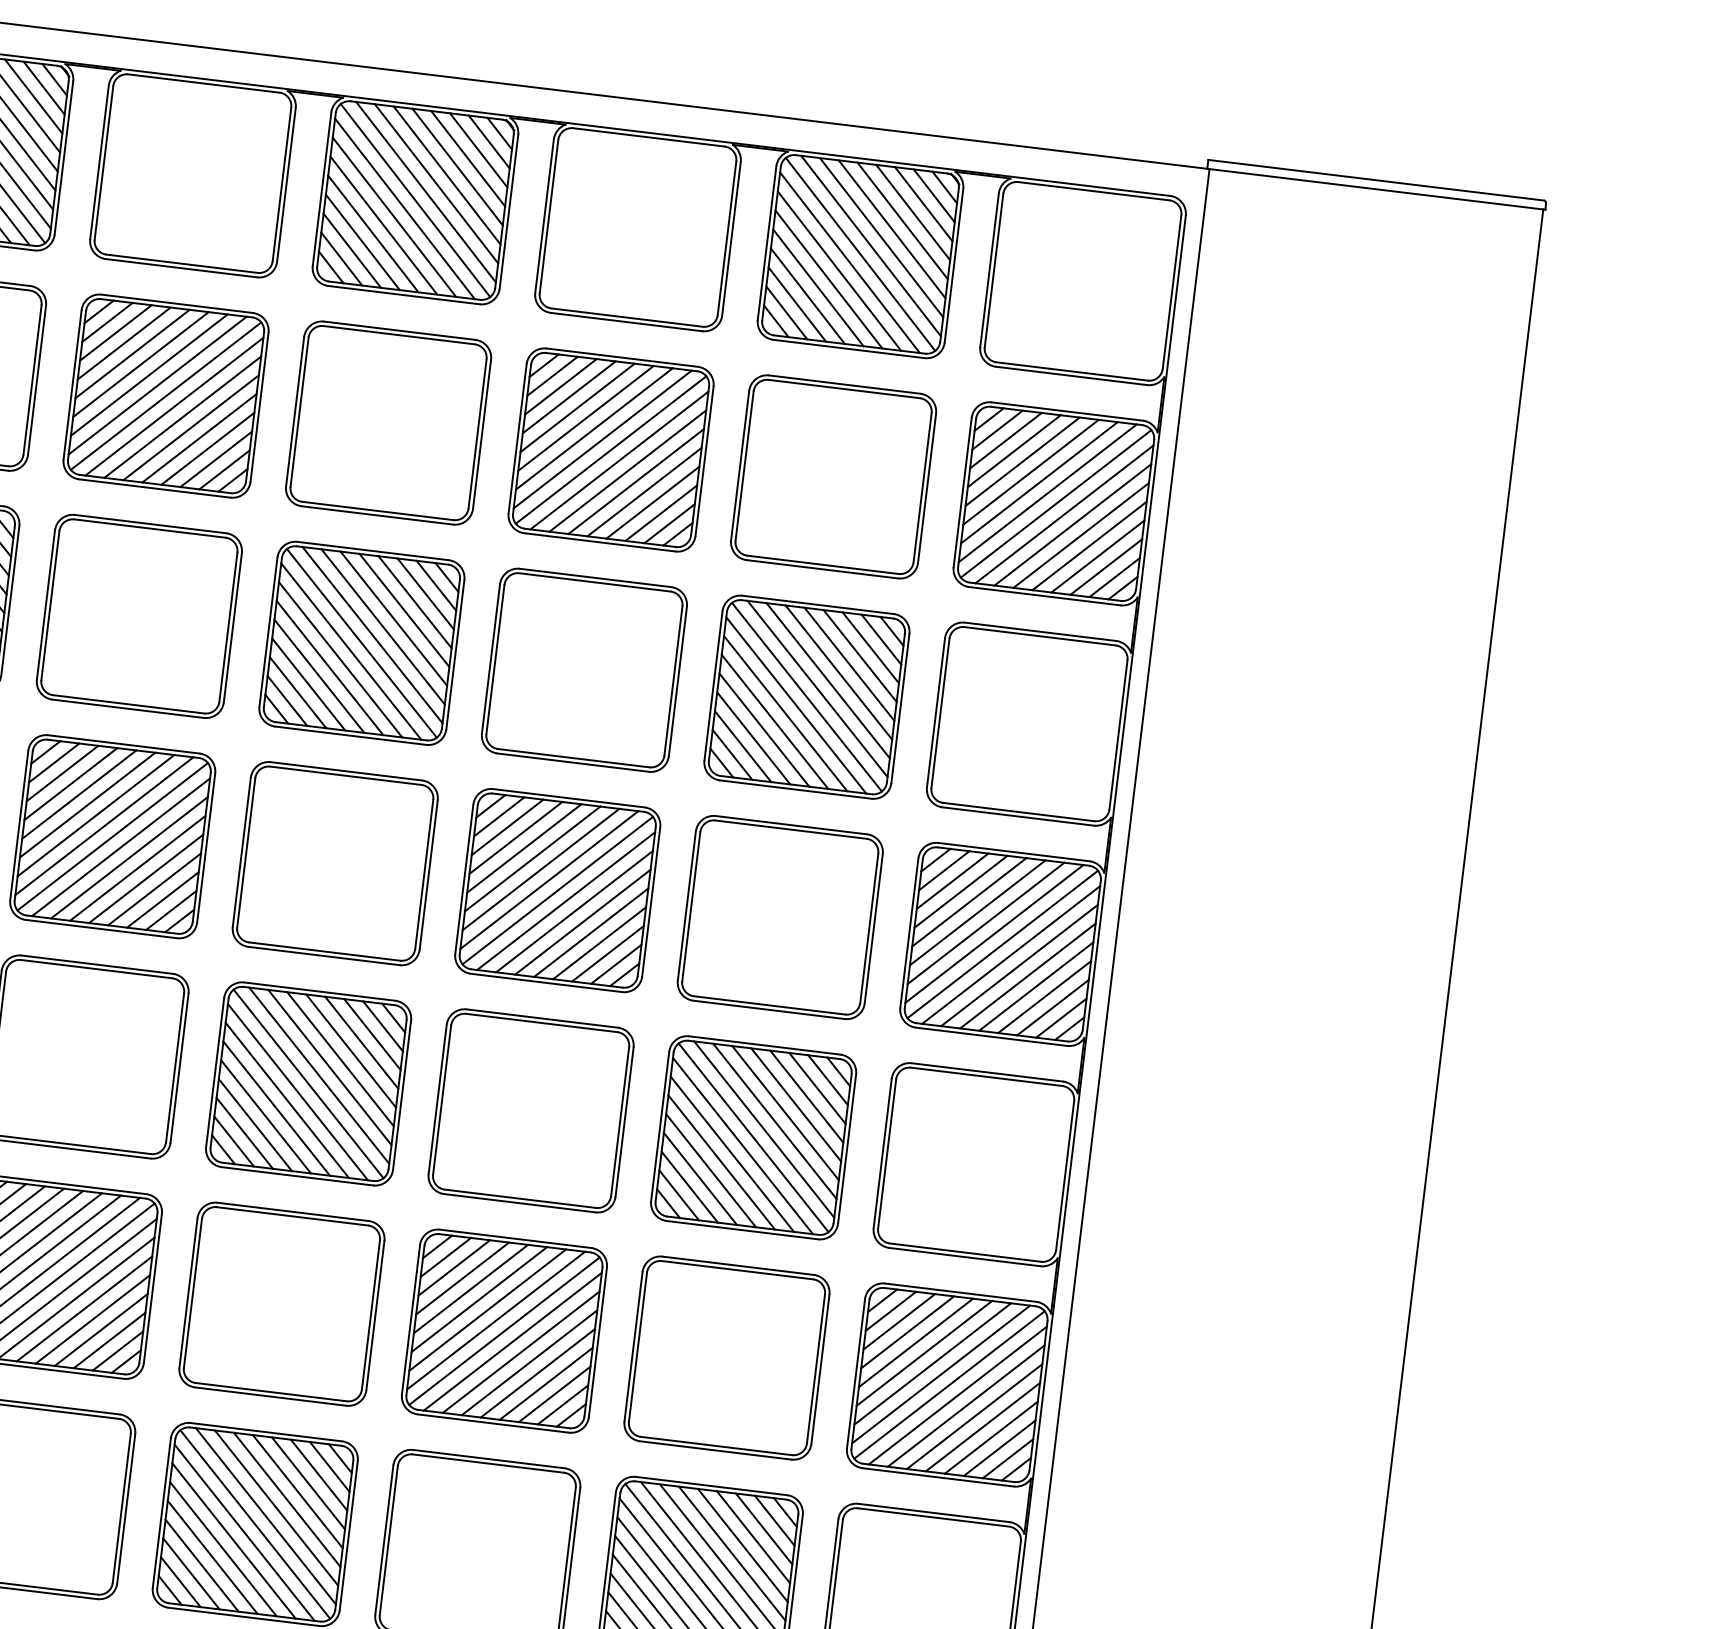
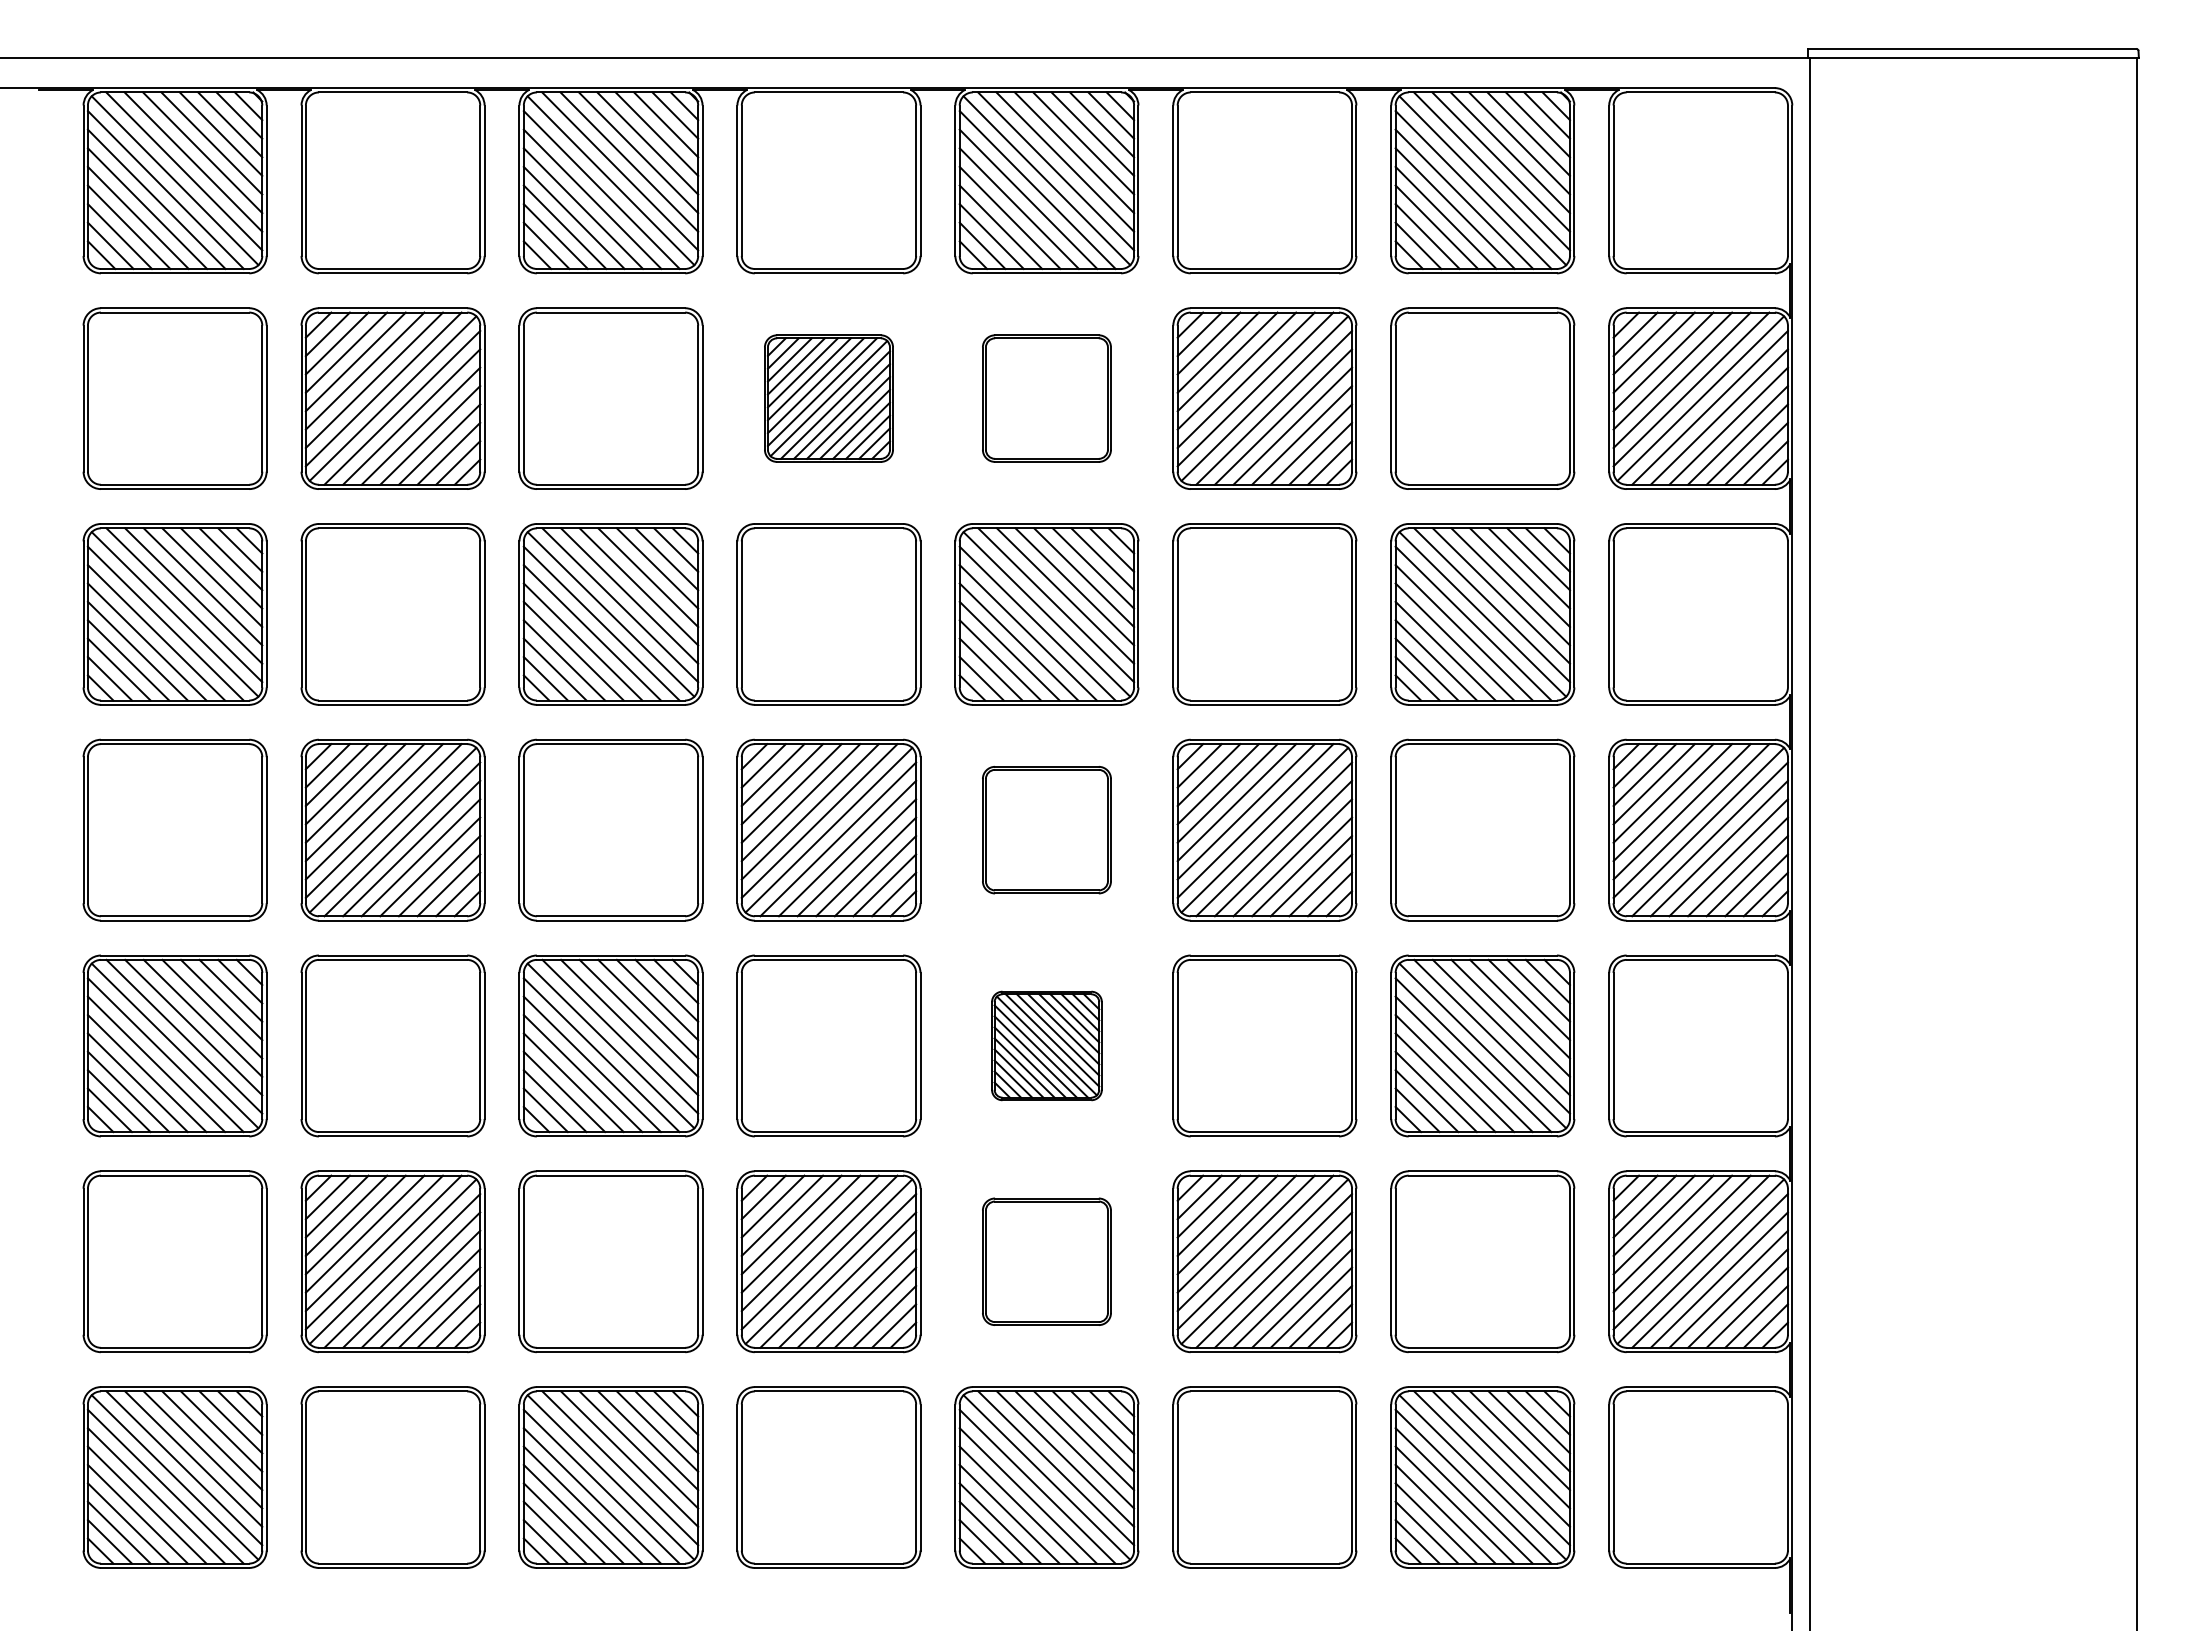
part: (165, 395) -> (828, 398), size x0.7
part: (388, 422) -> (1046, 398), size x0.7
part: (334, 862) -> (1046, 829), size x0.7
part: (308, 1083) -> (1046, 1045), size x0.6
part: (281, 1303) -> (1046, 1261), size x0.7

